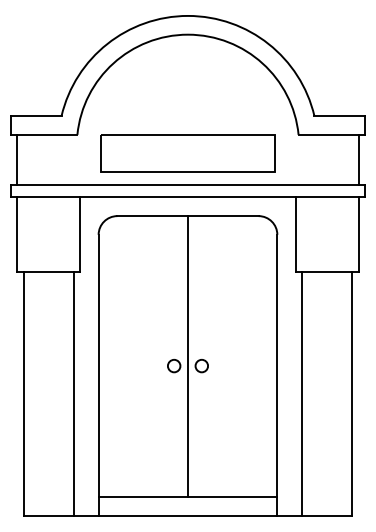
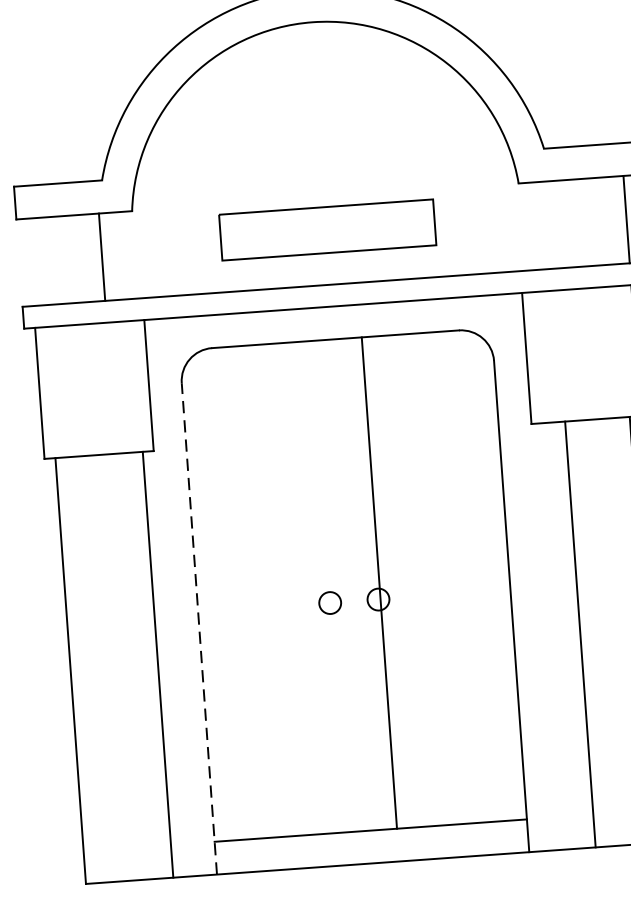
part: (187, 153) -> (326, 229), size x0.7
line: (17, 159) -> (102, 256), moved
line: (188, 356) -> (380, 582), moved
line: (98, 375) -> (199, 628), solid -> dashed
line: (302, 394) -> (580, 635), moved

